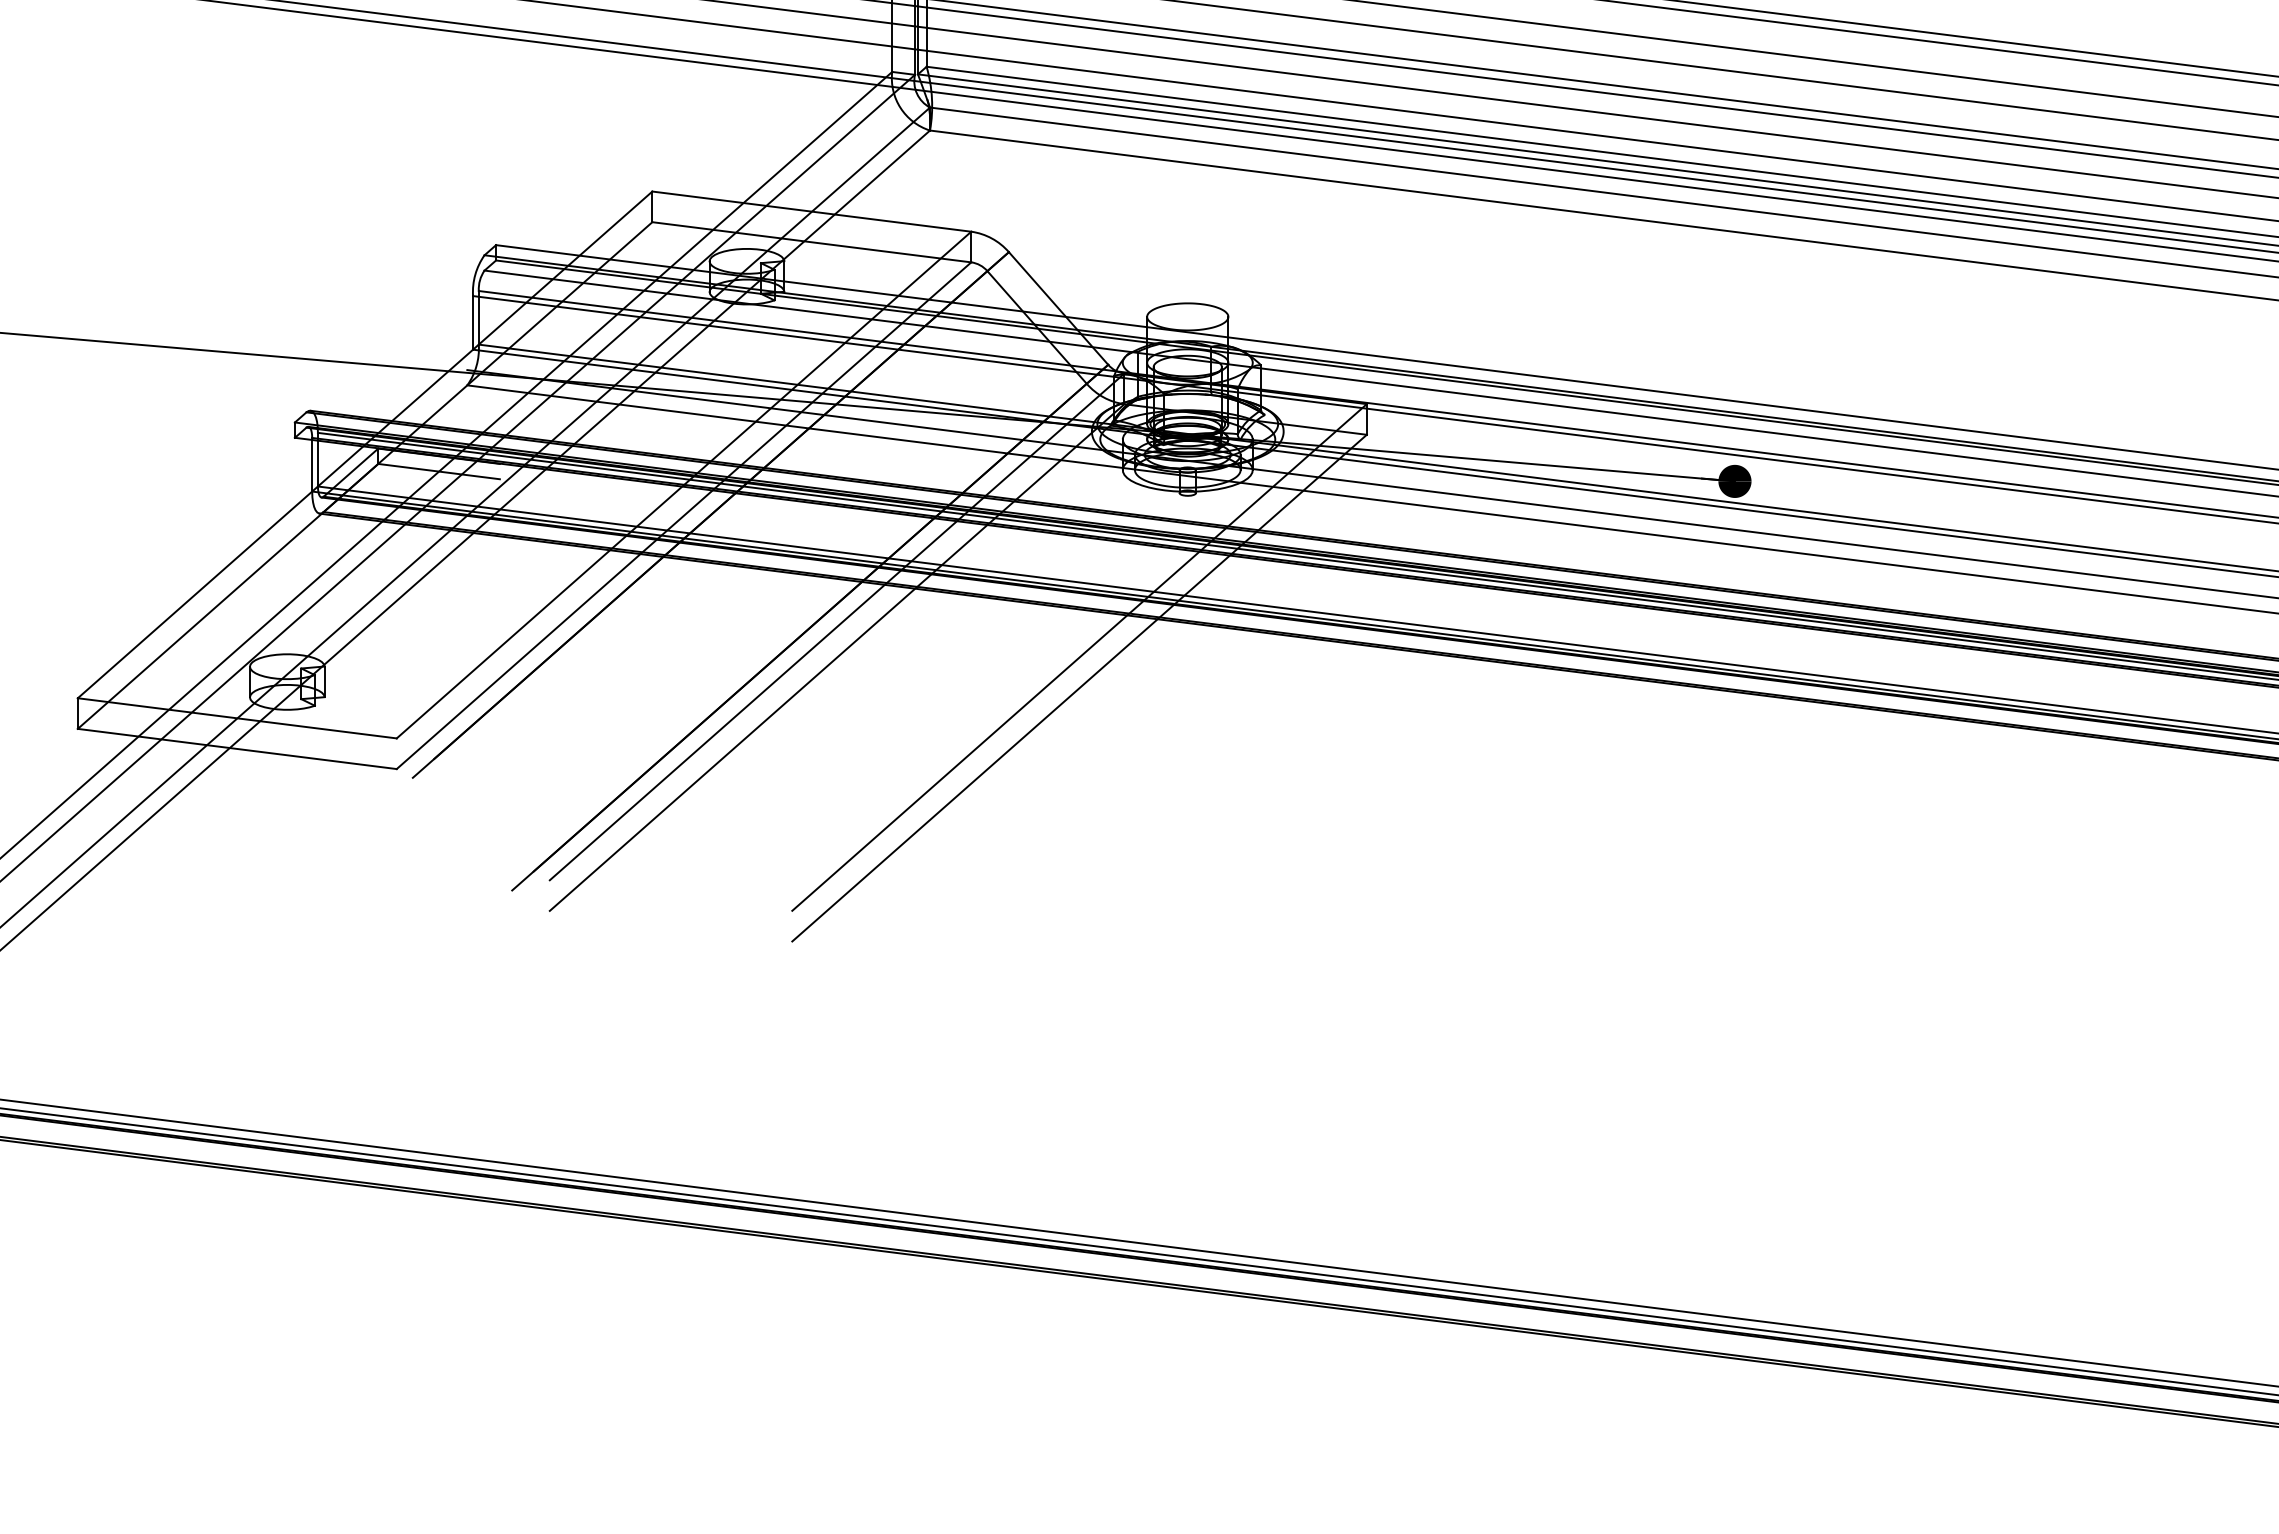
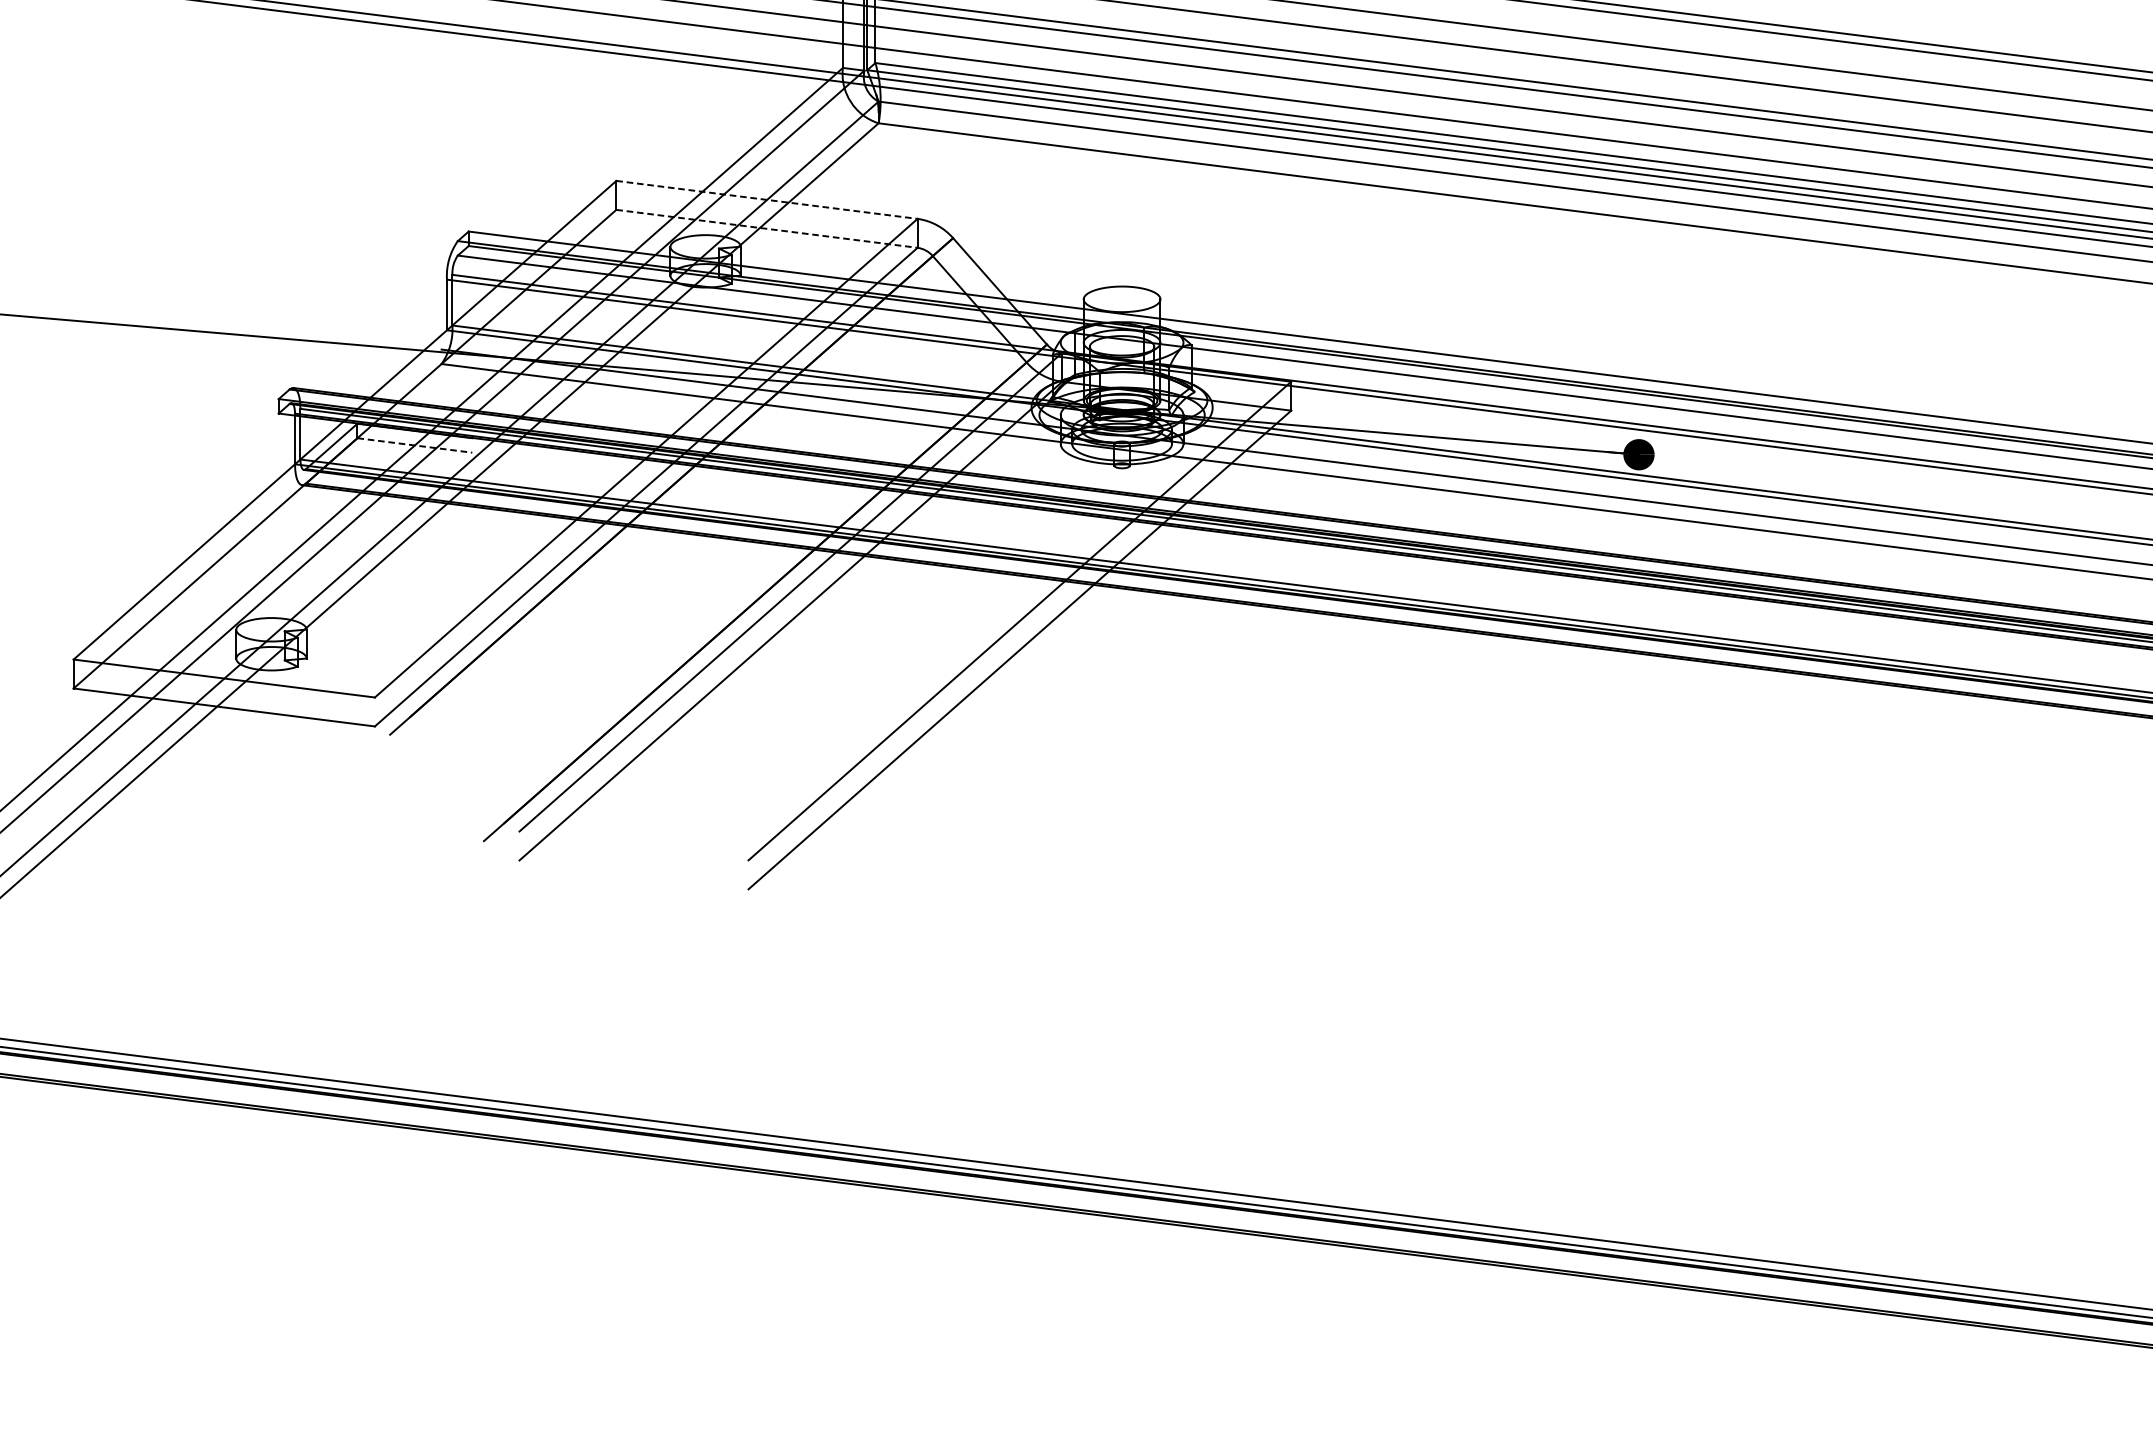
line: (811, 211) -> (766, 199), solid -> dashed
line: (811, 242) -> (766, 229), solid -> dashed
line: (439, 471) -> (415, 445), solid -> dashed

